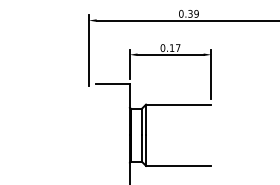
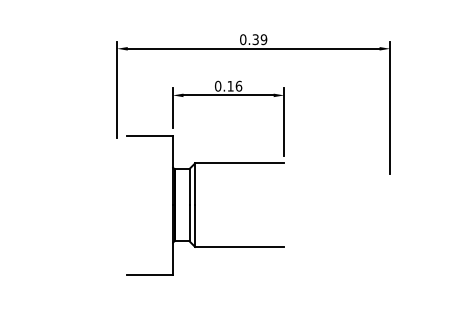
text: (177, 47) -> (238, 85), 0.17 -> 0.16

